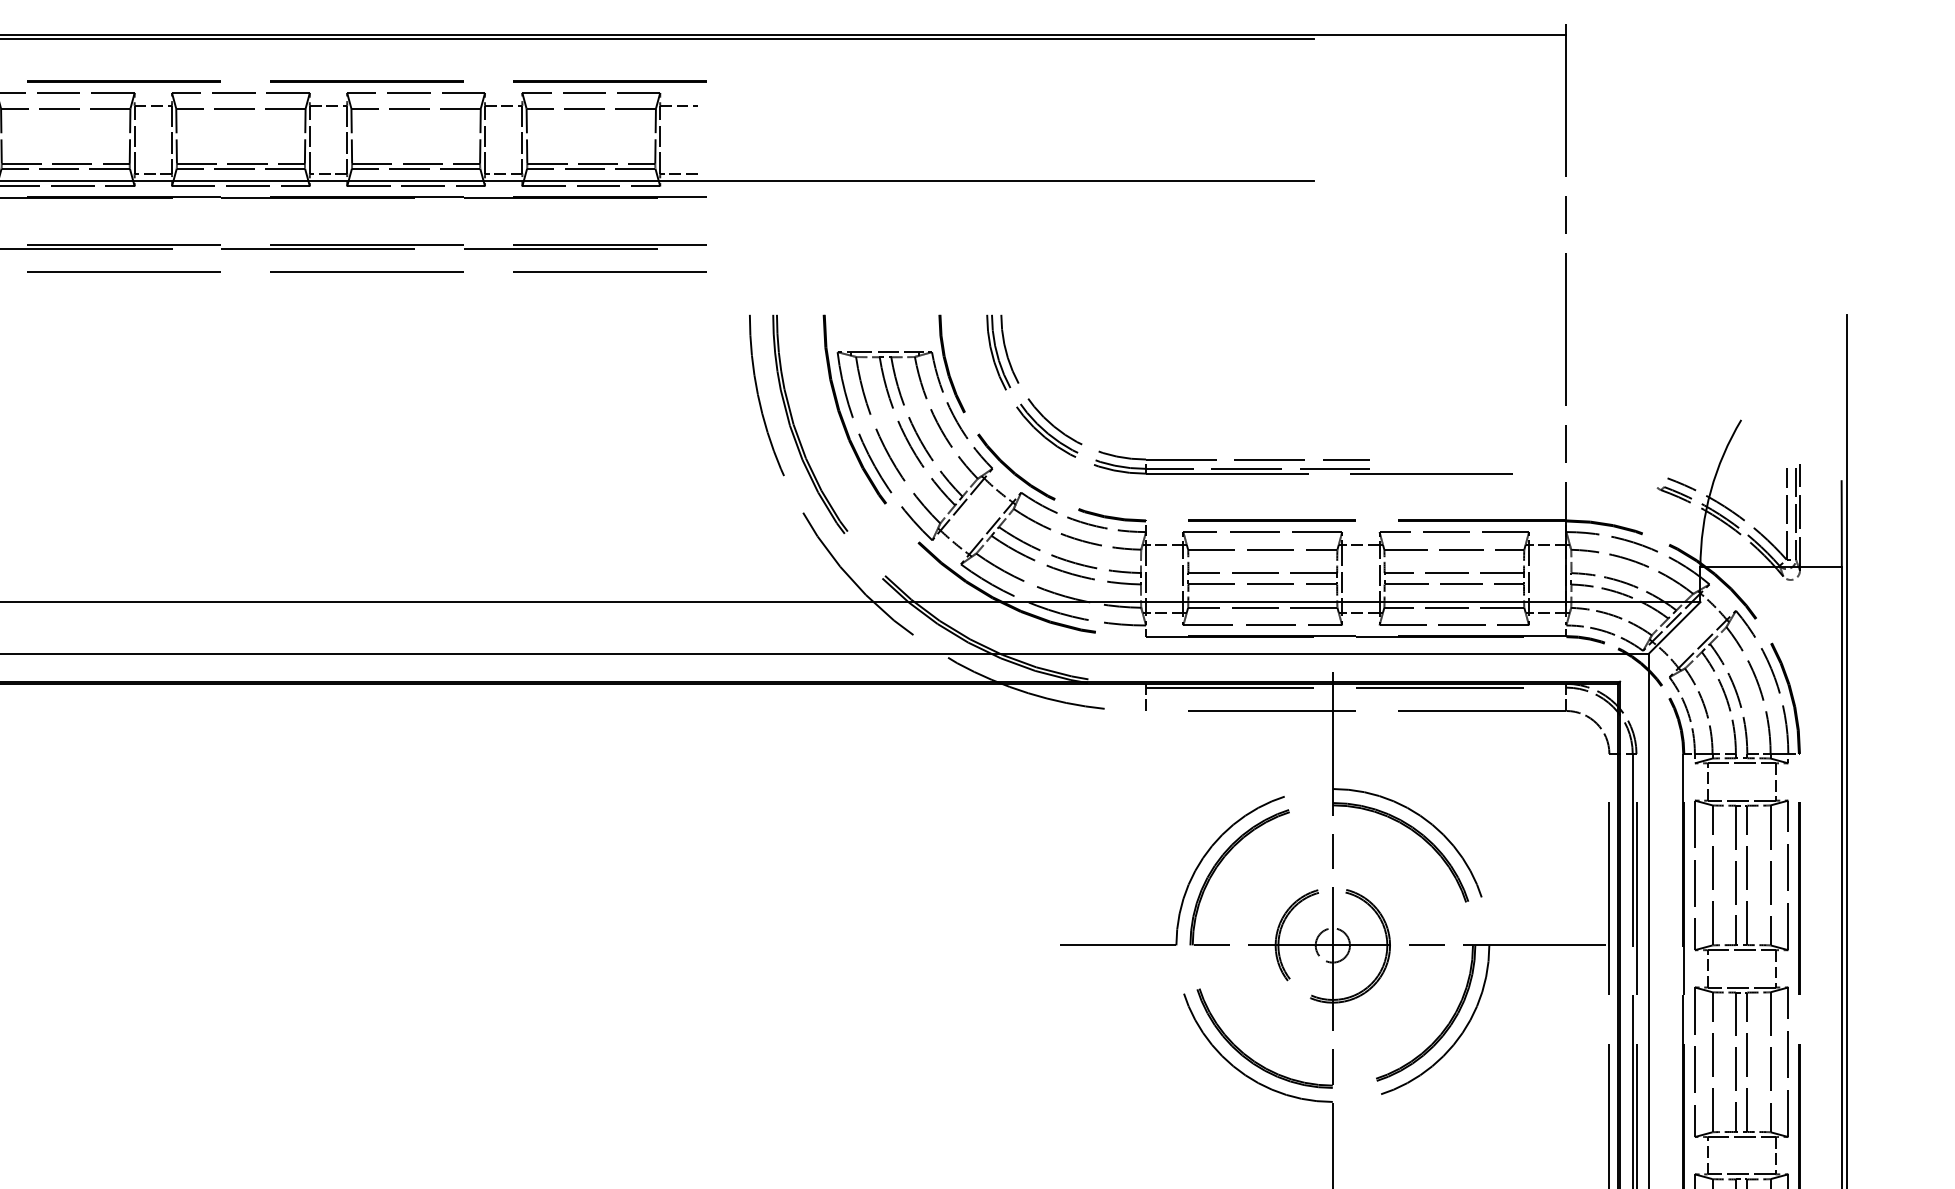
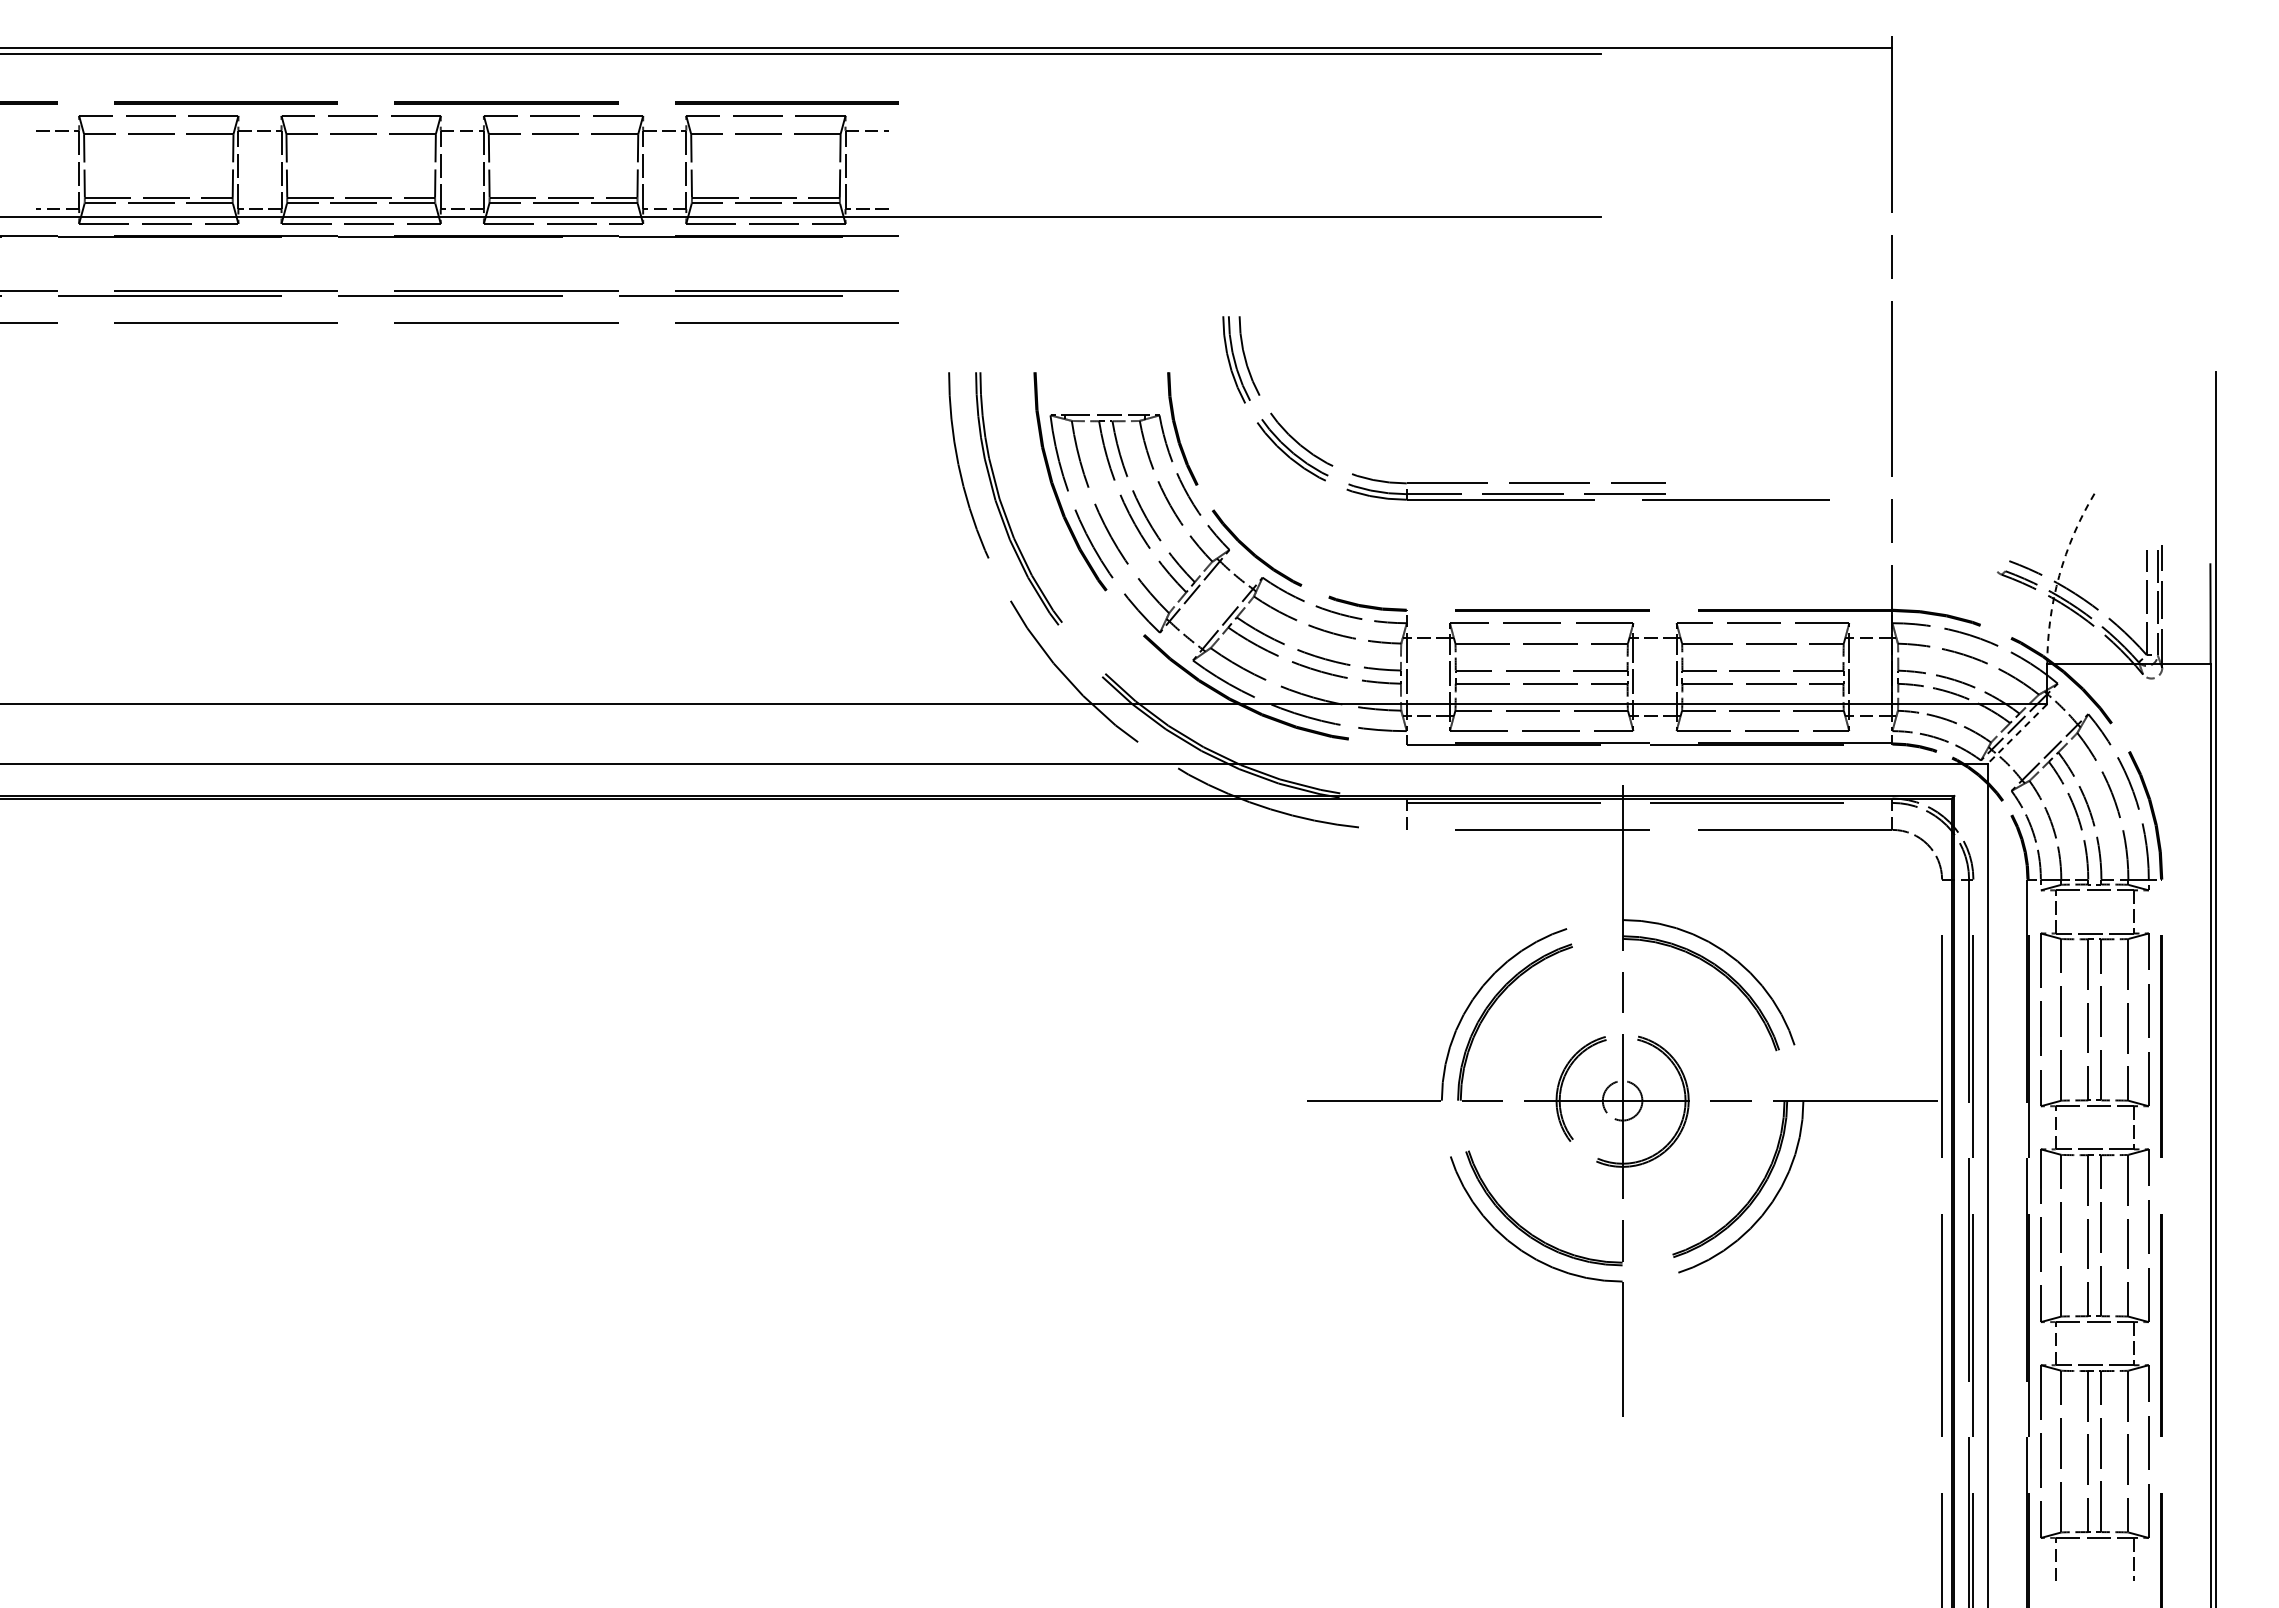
part: (1248, 458) -> (1525, 482), moved
arc: (1711, 490) -> (2059, 575), solid -> dashed
line: (1674, 627) -> (2017, 733), solid -> dashed

